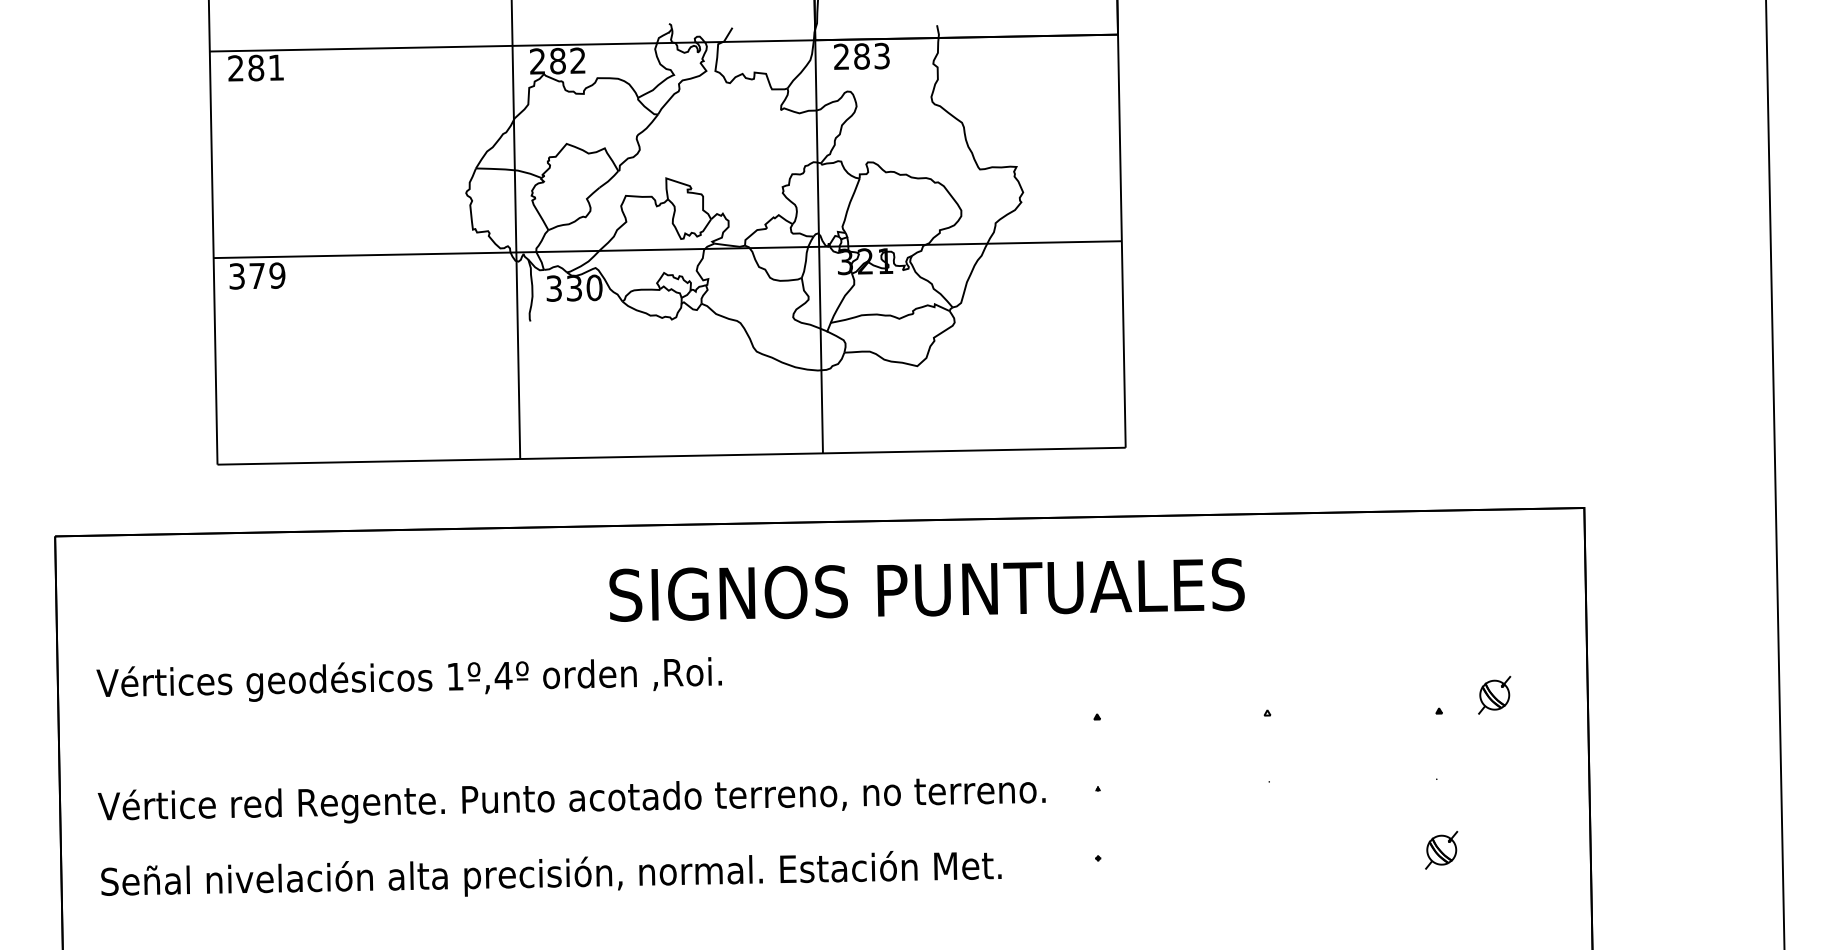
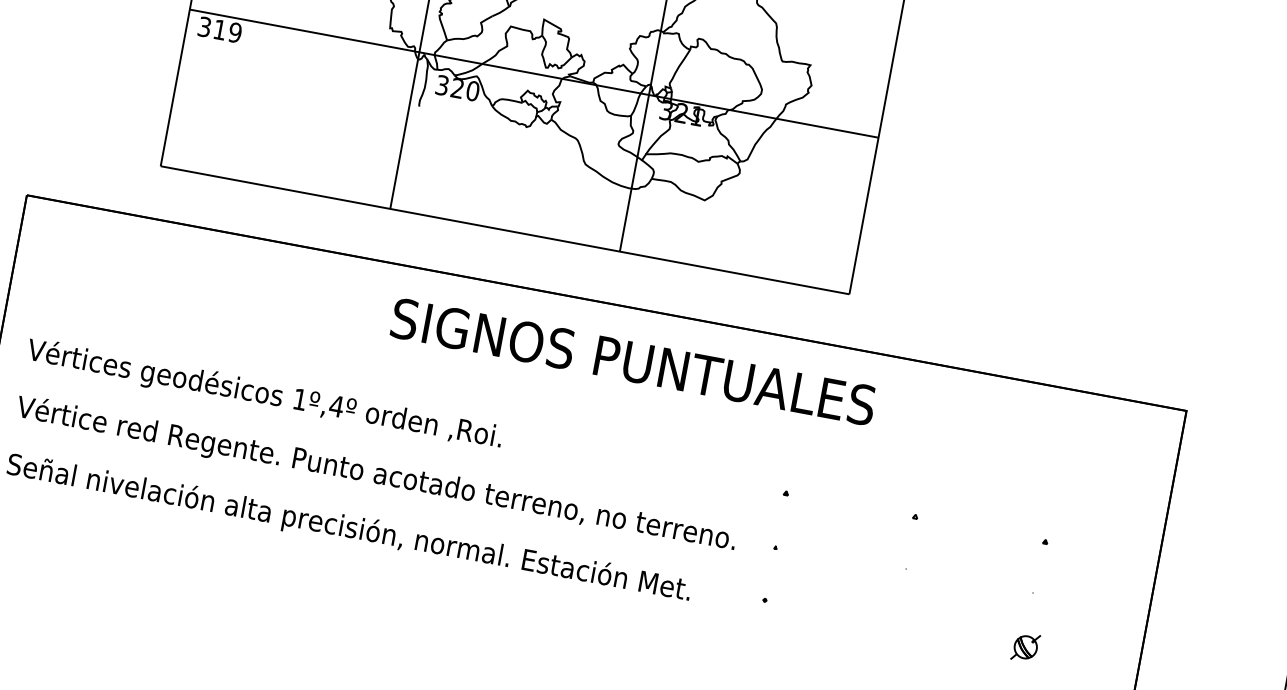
text: (256, 275) -> (219, 29), 379 -> 319
text: (573, 288) -> (456, 88), 330 -> 320
text: (926, 589) -> (633, 361), moved
text: (408, 679) -> (264, 394), moved
part: (1494, 695) -> (1089, 538), removed

